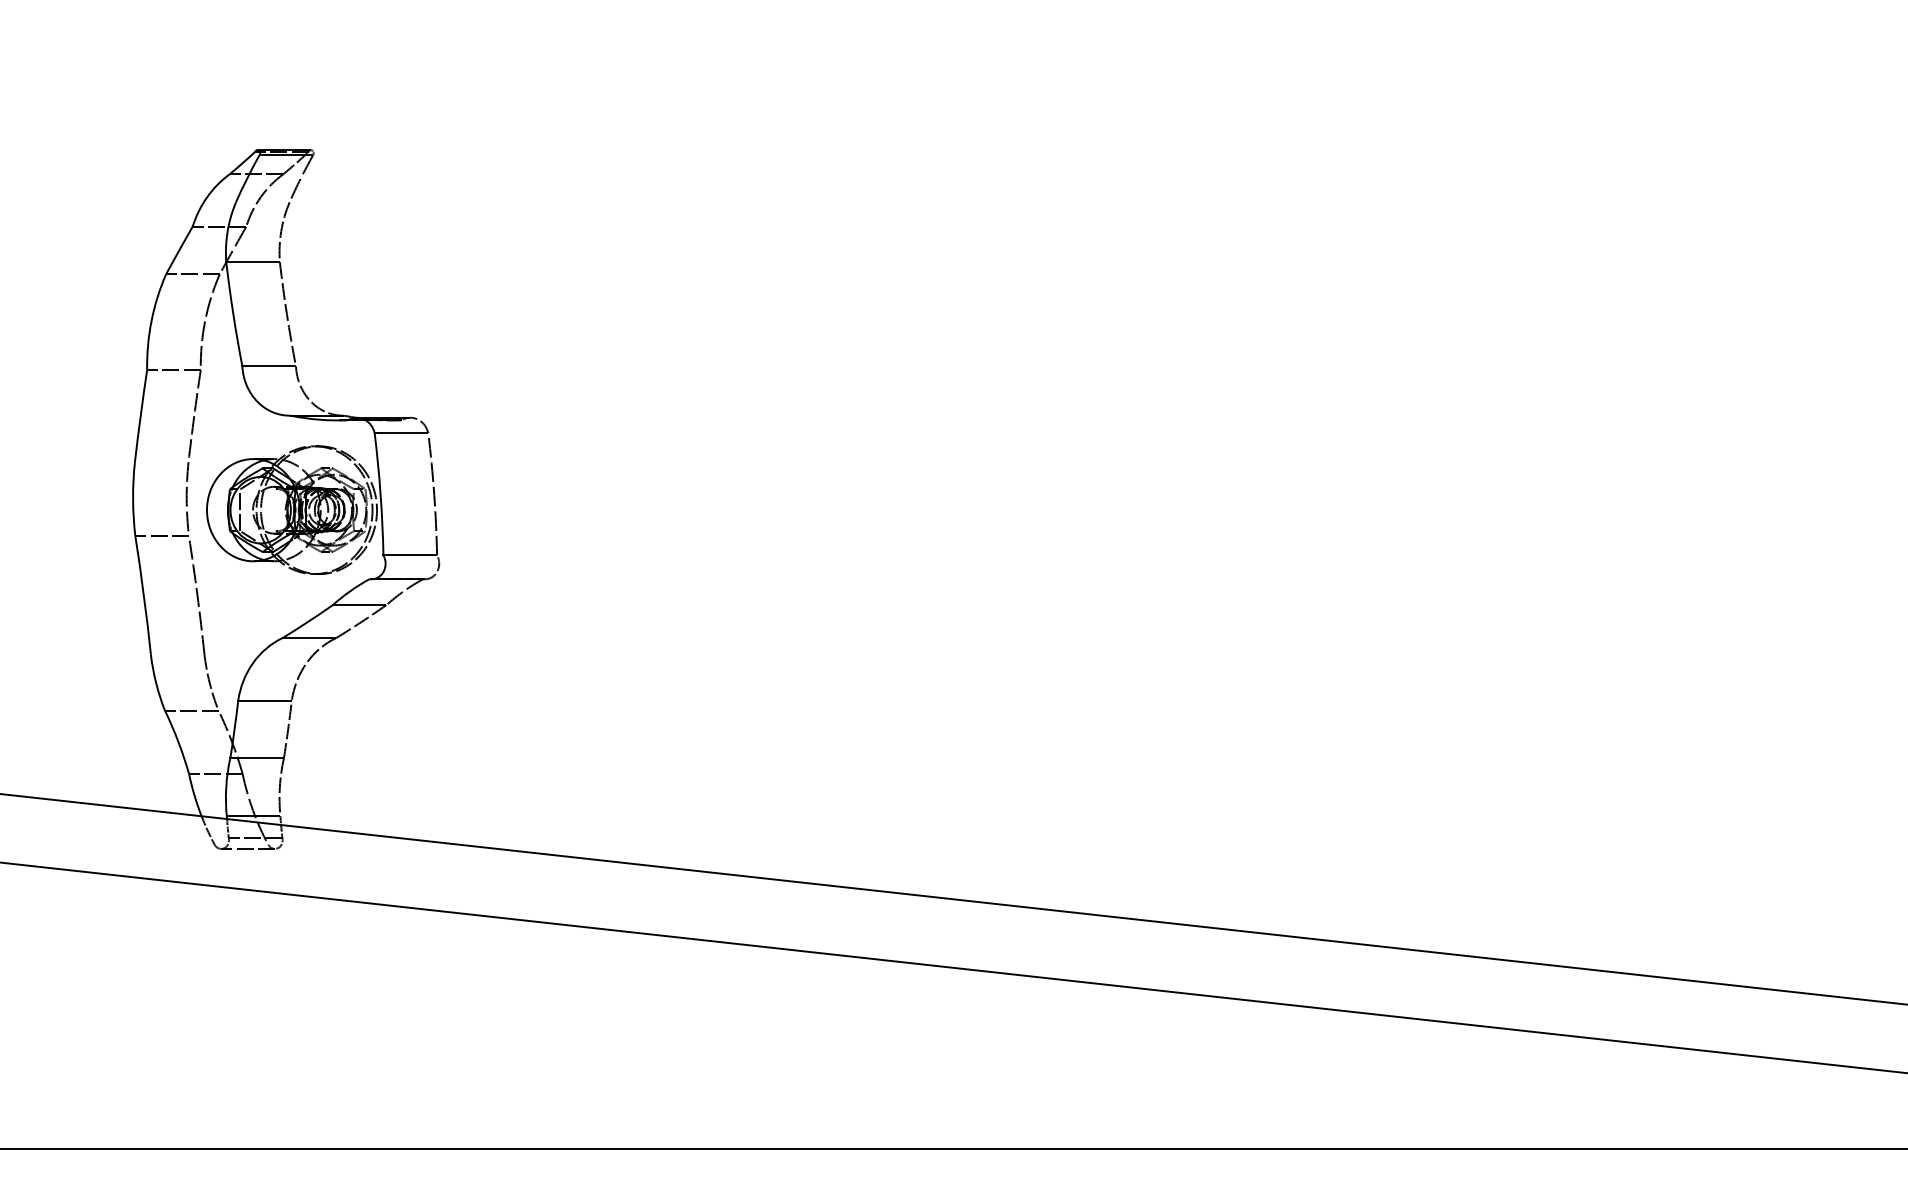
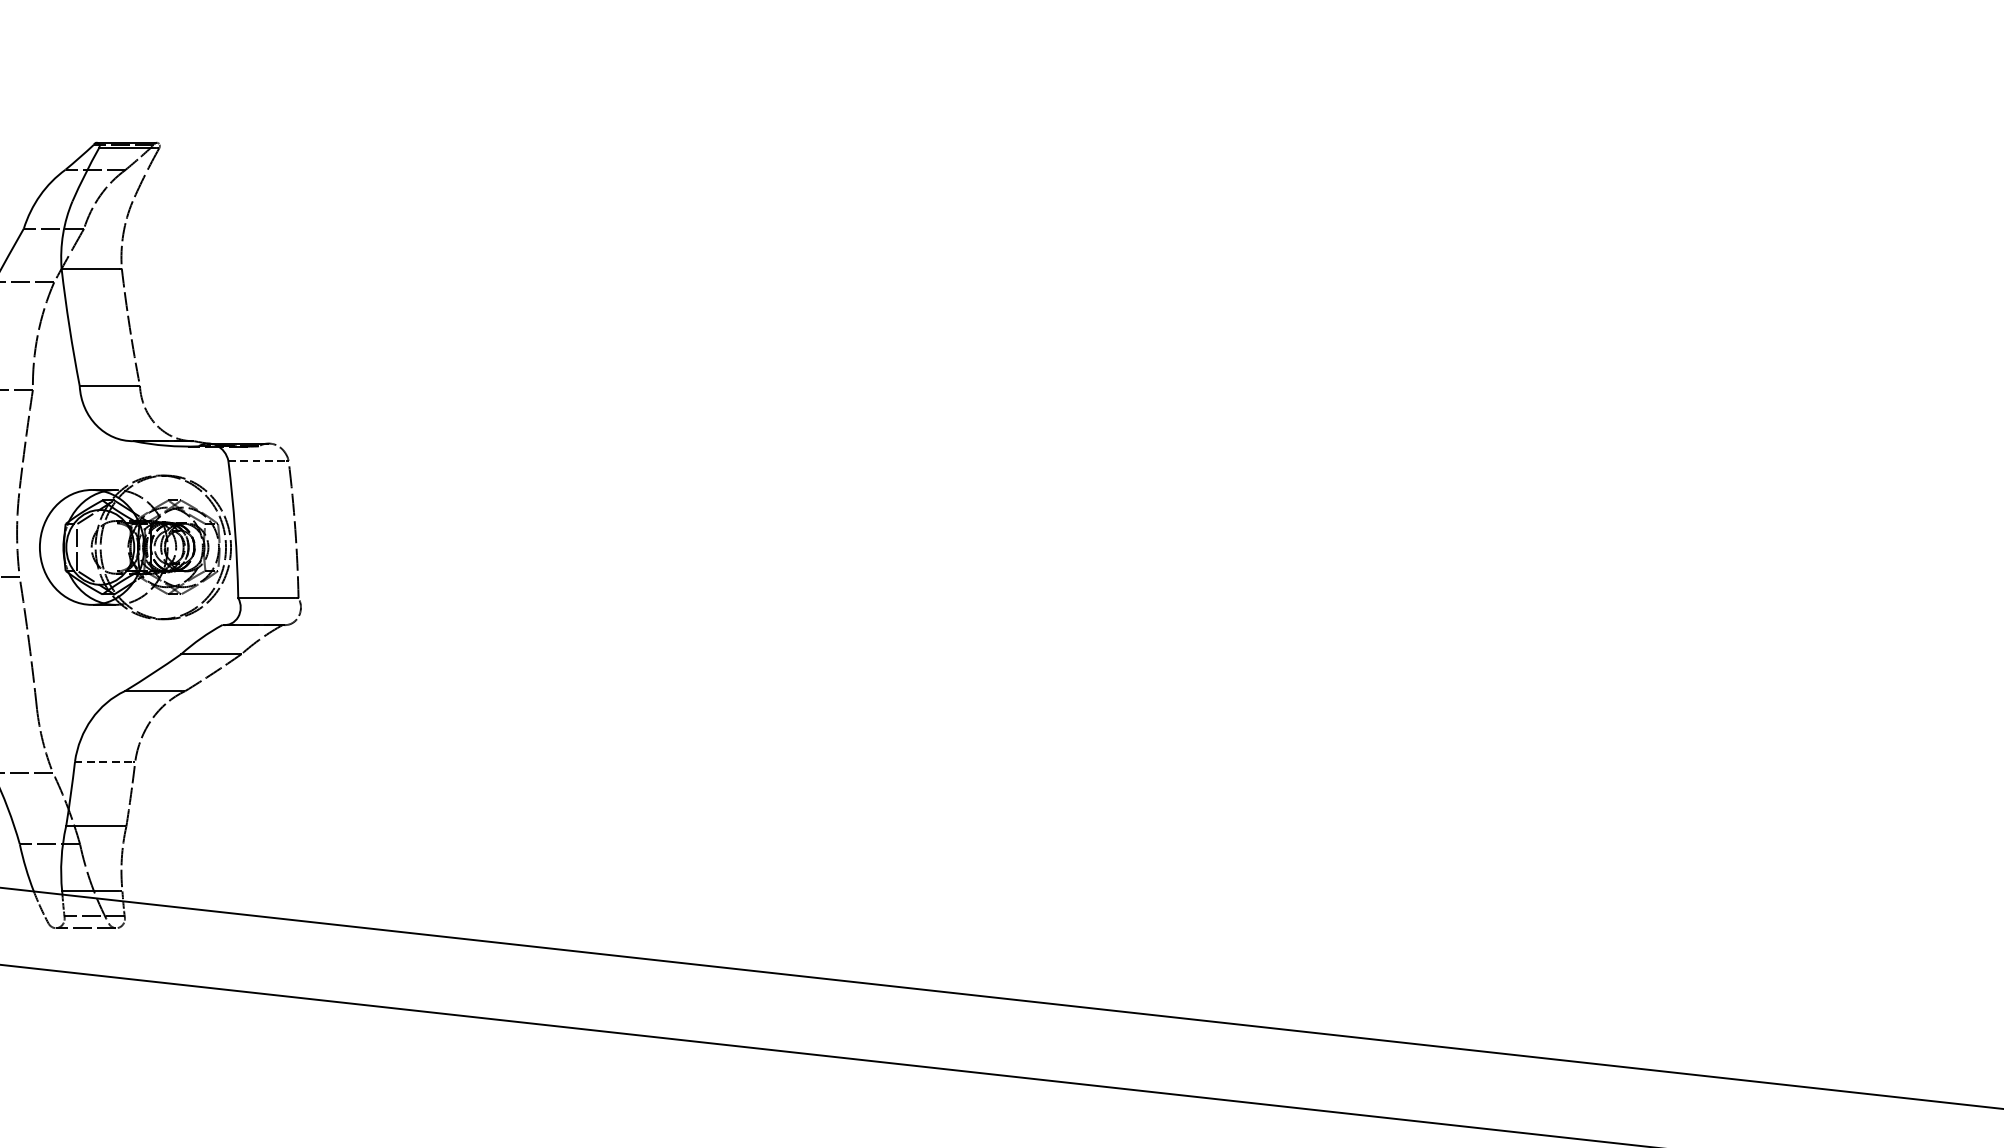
line: (399, 433) -> (256, 461), solid -> dashed
line: (263, 700) -> (103, 761), solid -> dashed

